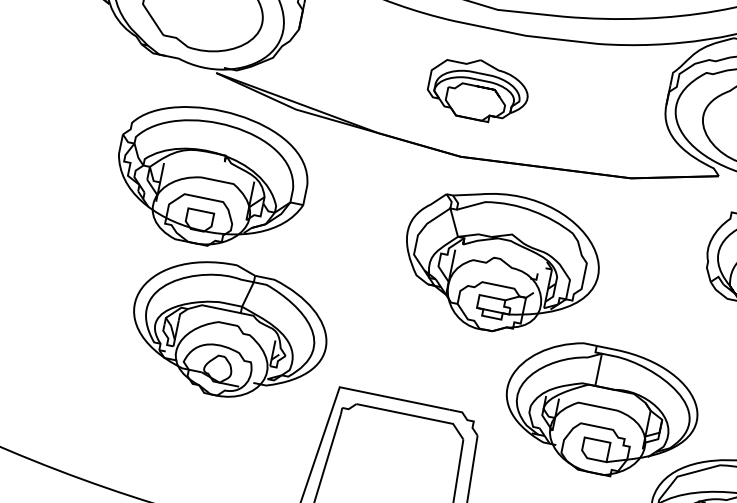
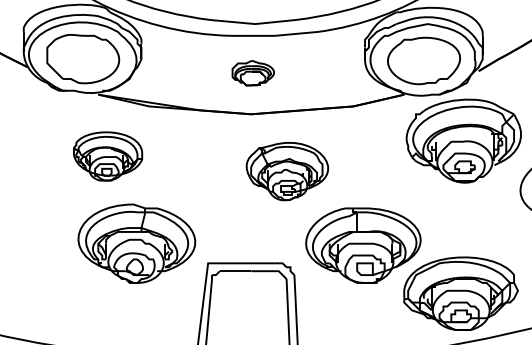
part: (477, 88) -> (252, 72), size x0.7
part: (210, 177) -> (107, 156), size x0.6
part: (501, 263) -> (287, 171), size x0.7

